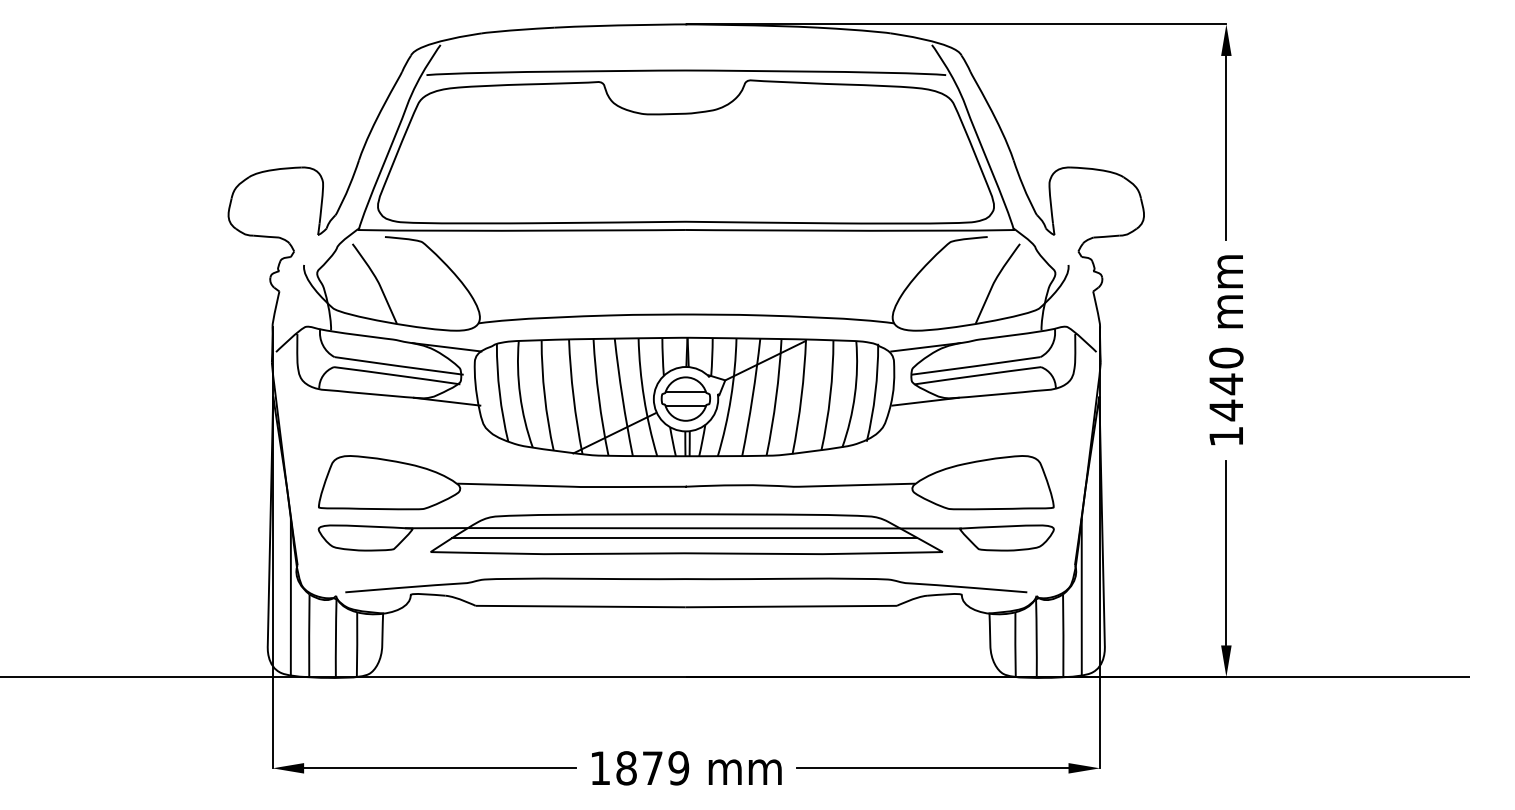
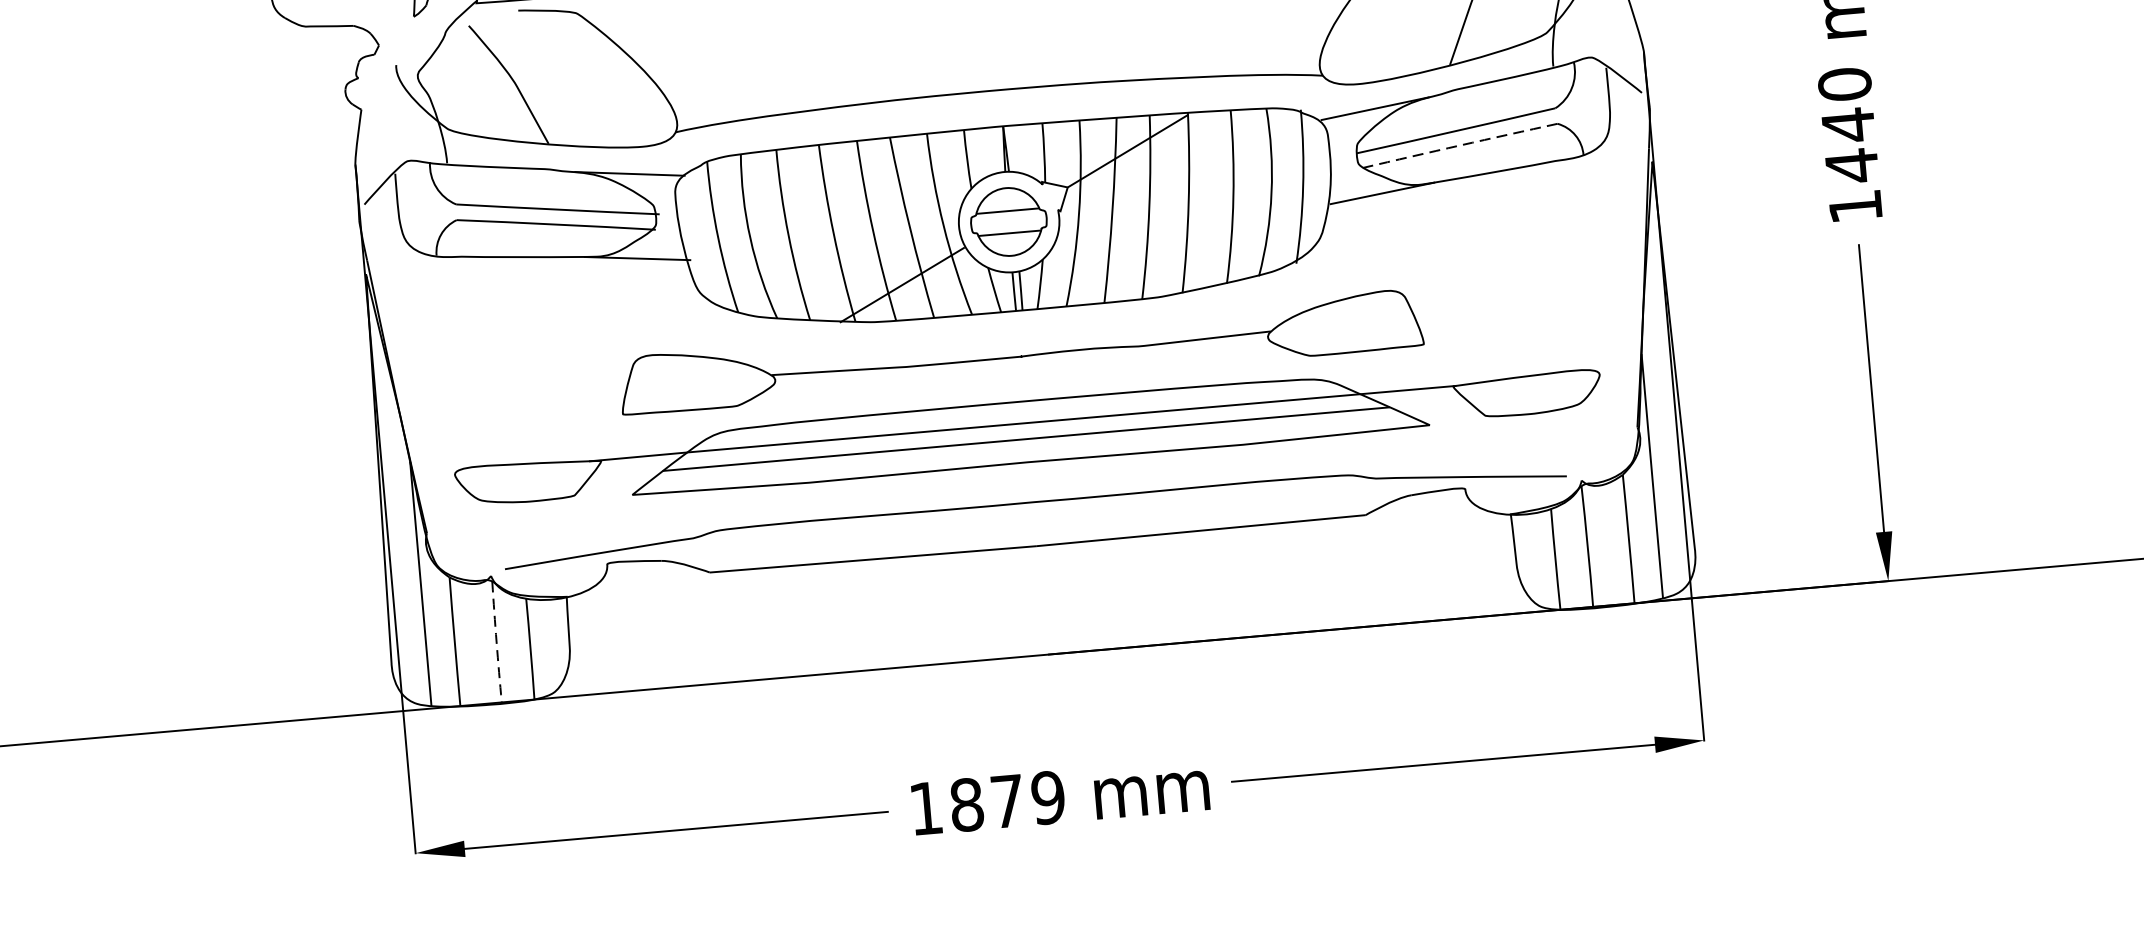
arc: (977, 375) -> (1459, 145), solid -> dashed
part: (686, 482) -> (1021, 351), size x0.7
arc: (335, 638) -> (495, 642), solid -> dashed

